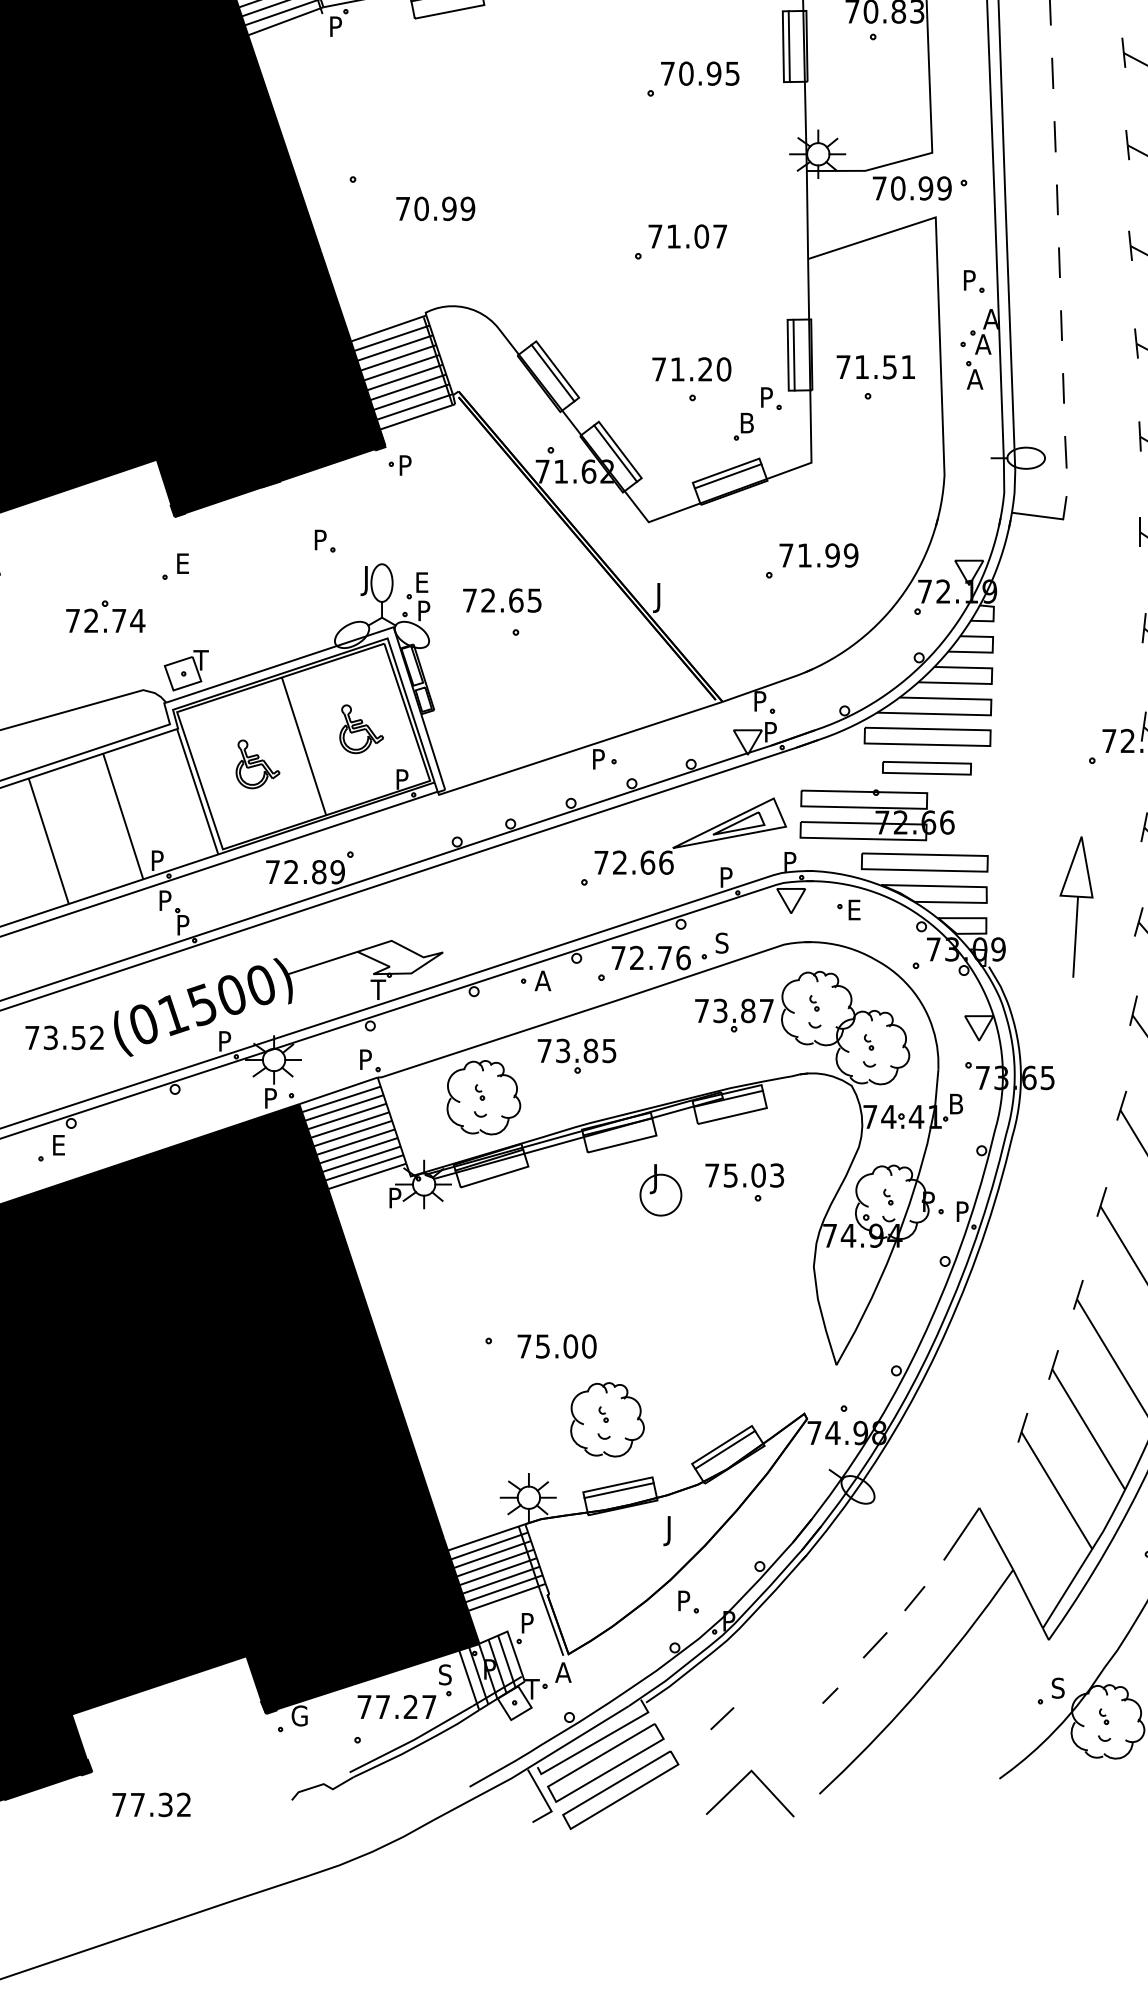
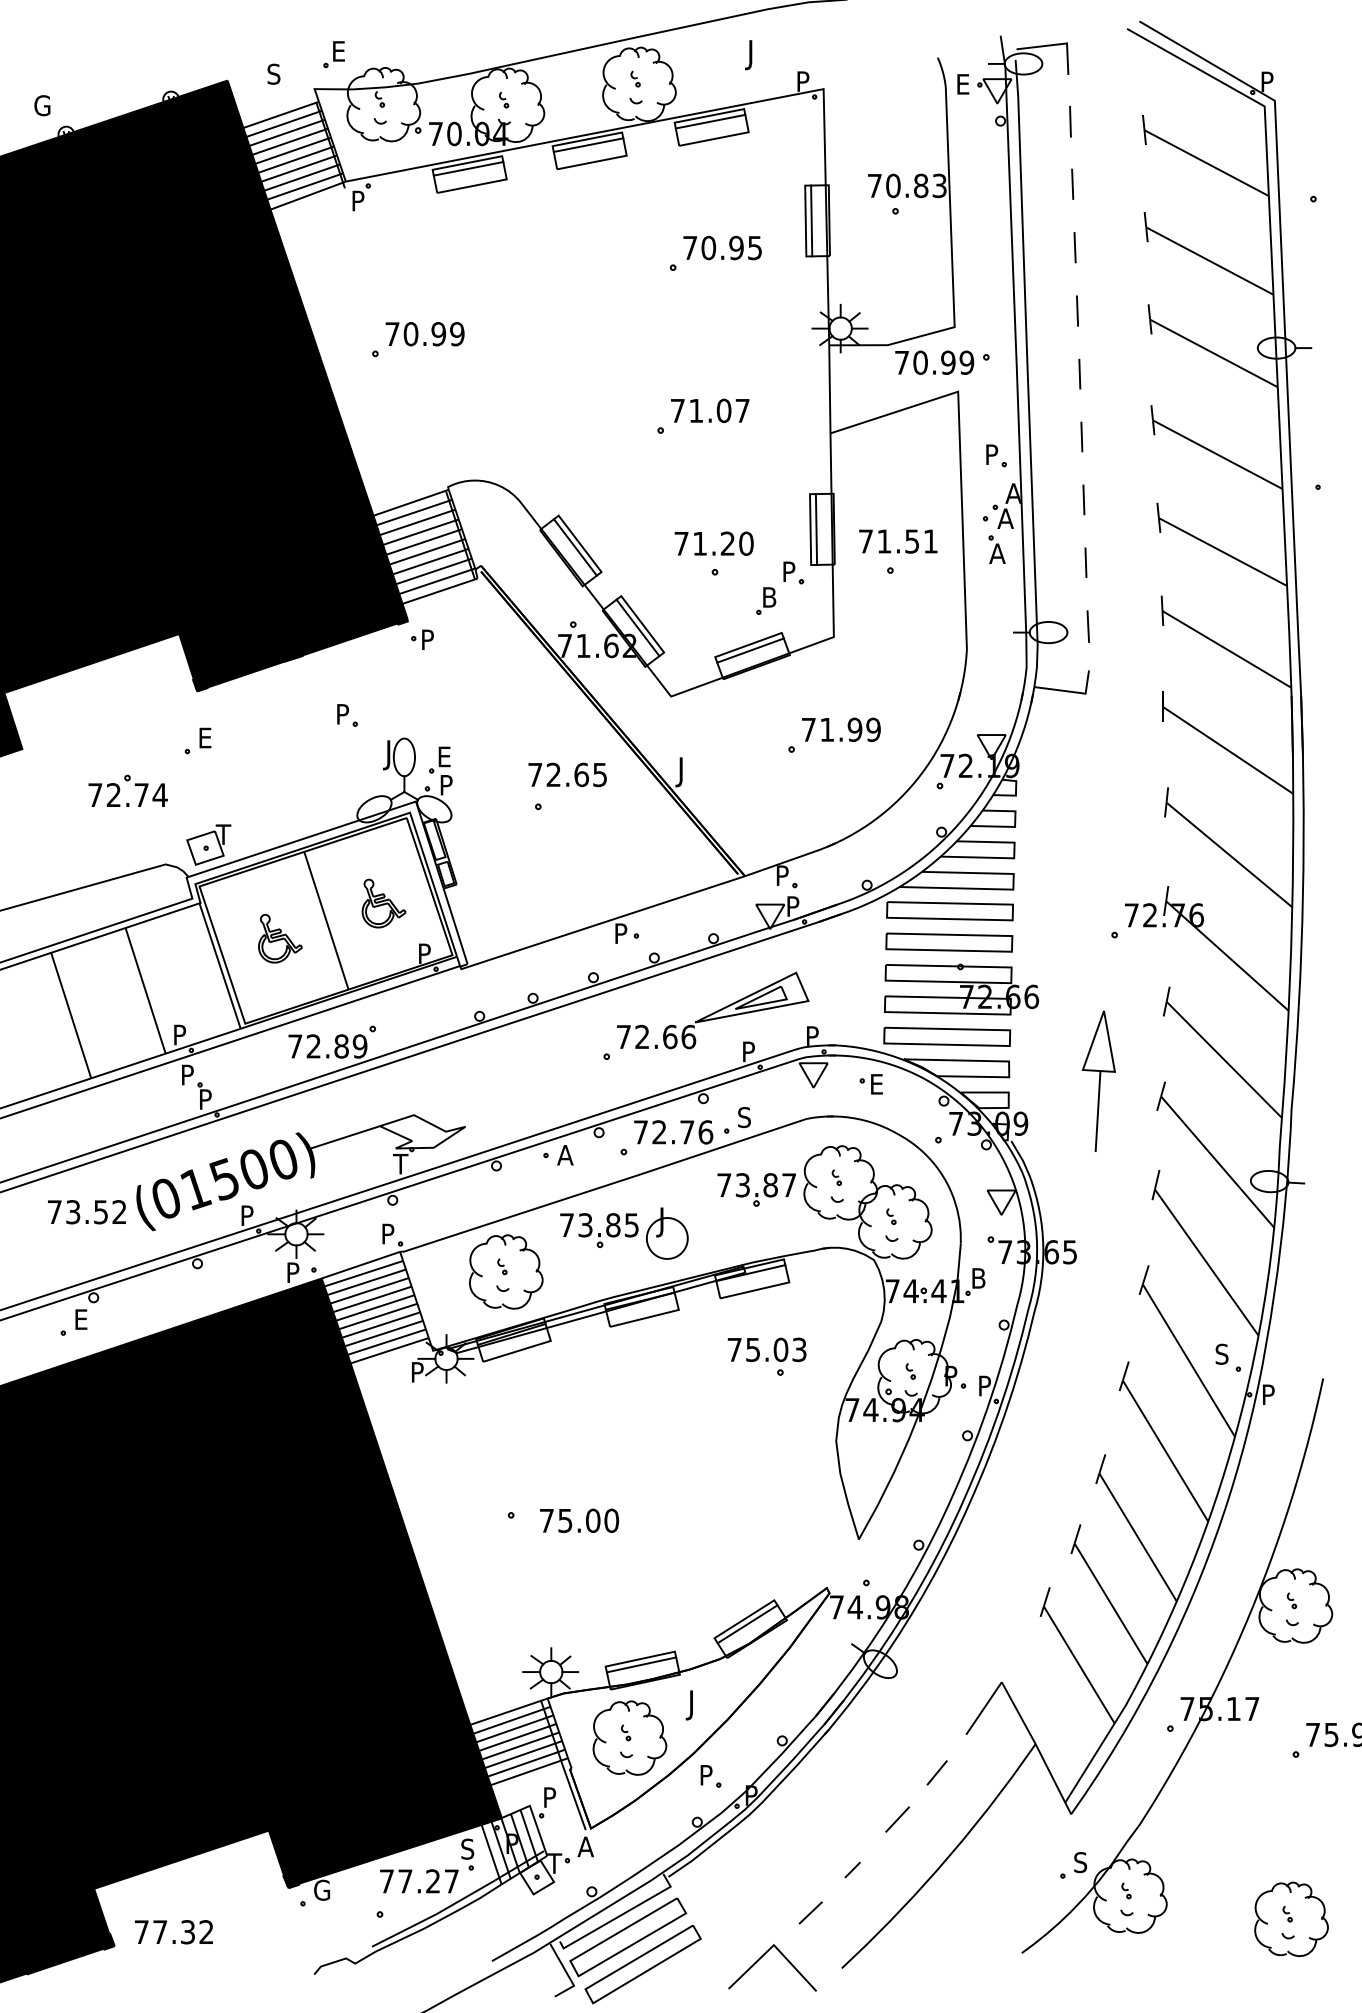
text: (435, 209) -> (424, 334), moved
text: (502, 600) -> (567, 774), moved
part: (927, 768) -> (949, 942), size x1.43
part: (877, 815) -> (961, 989), moved
part: (661, 1190) -> (667, 1233), moved
part: (607, 1419) -> (629, 1737), moved
line: (722, 1718) -> (810, 1912), moved
text: (151, 1805) -> (173, 1932), moved

